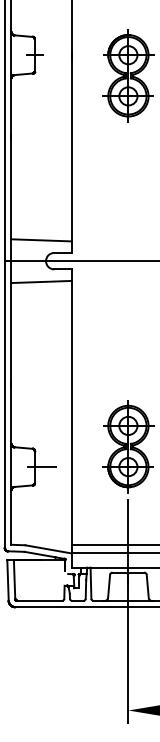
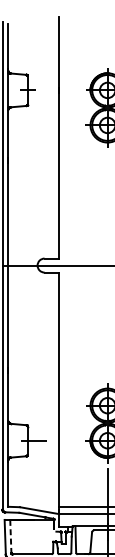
line: (41, 240) -> (33, 247), removed
line: (41, 281) -> (33, 282), removed
line: (14, 580) -> (10, 537), solid -> dashed

